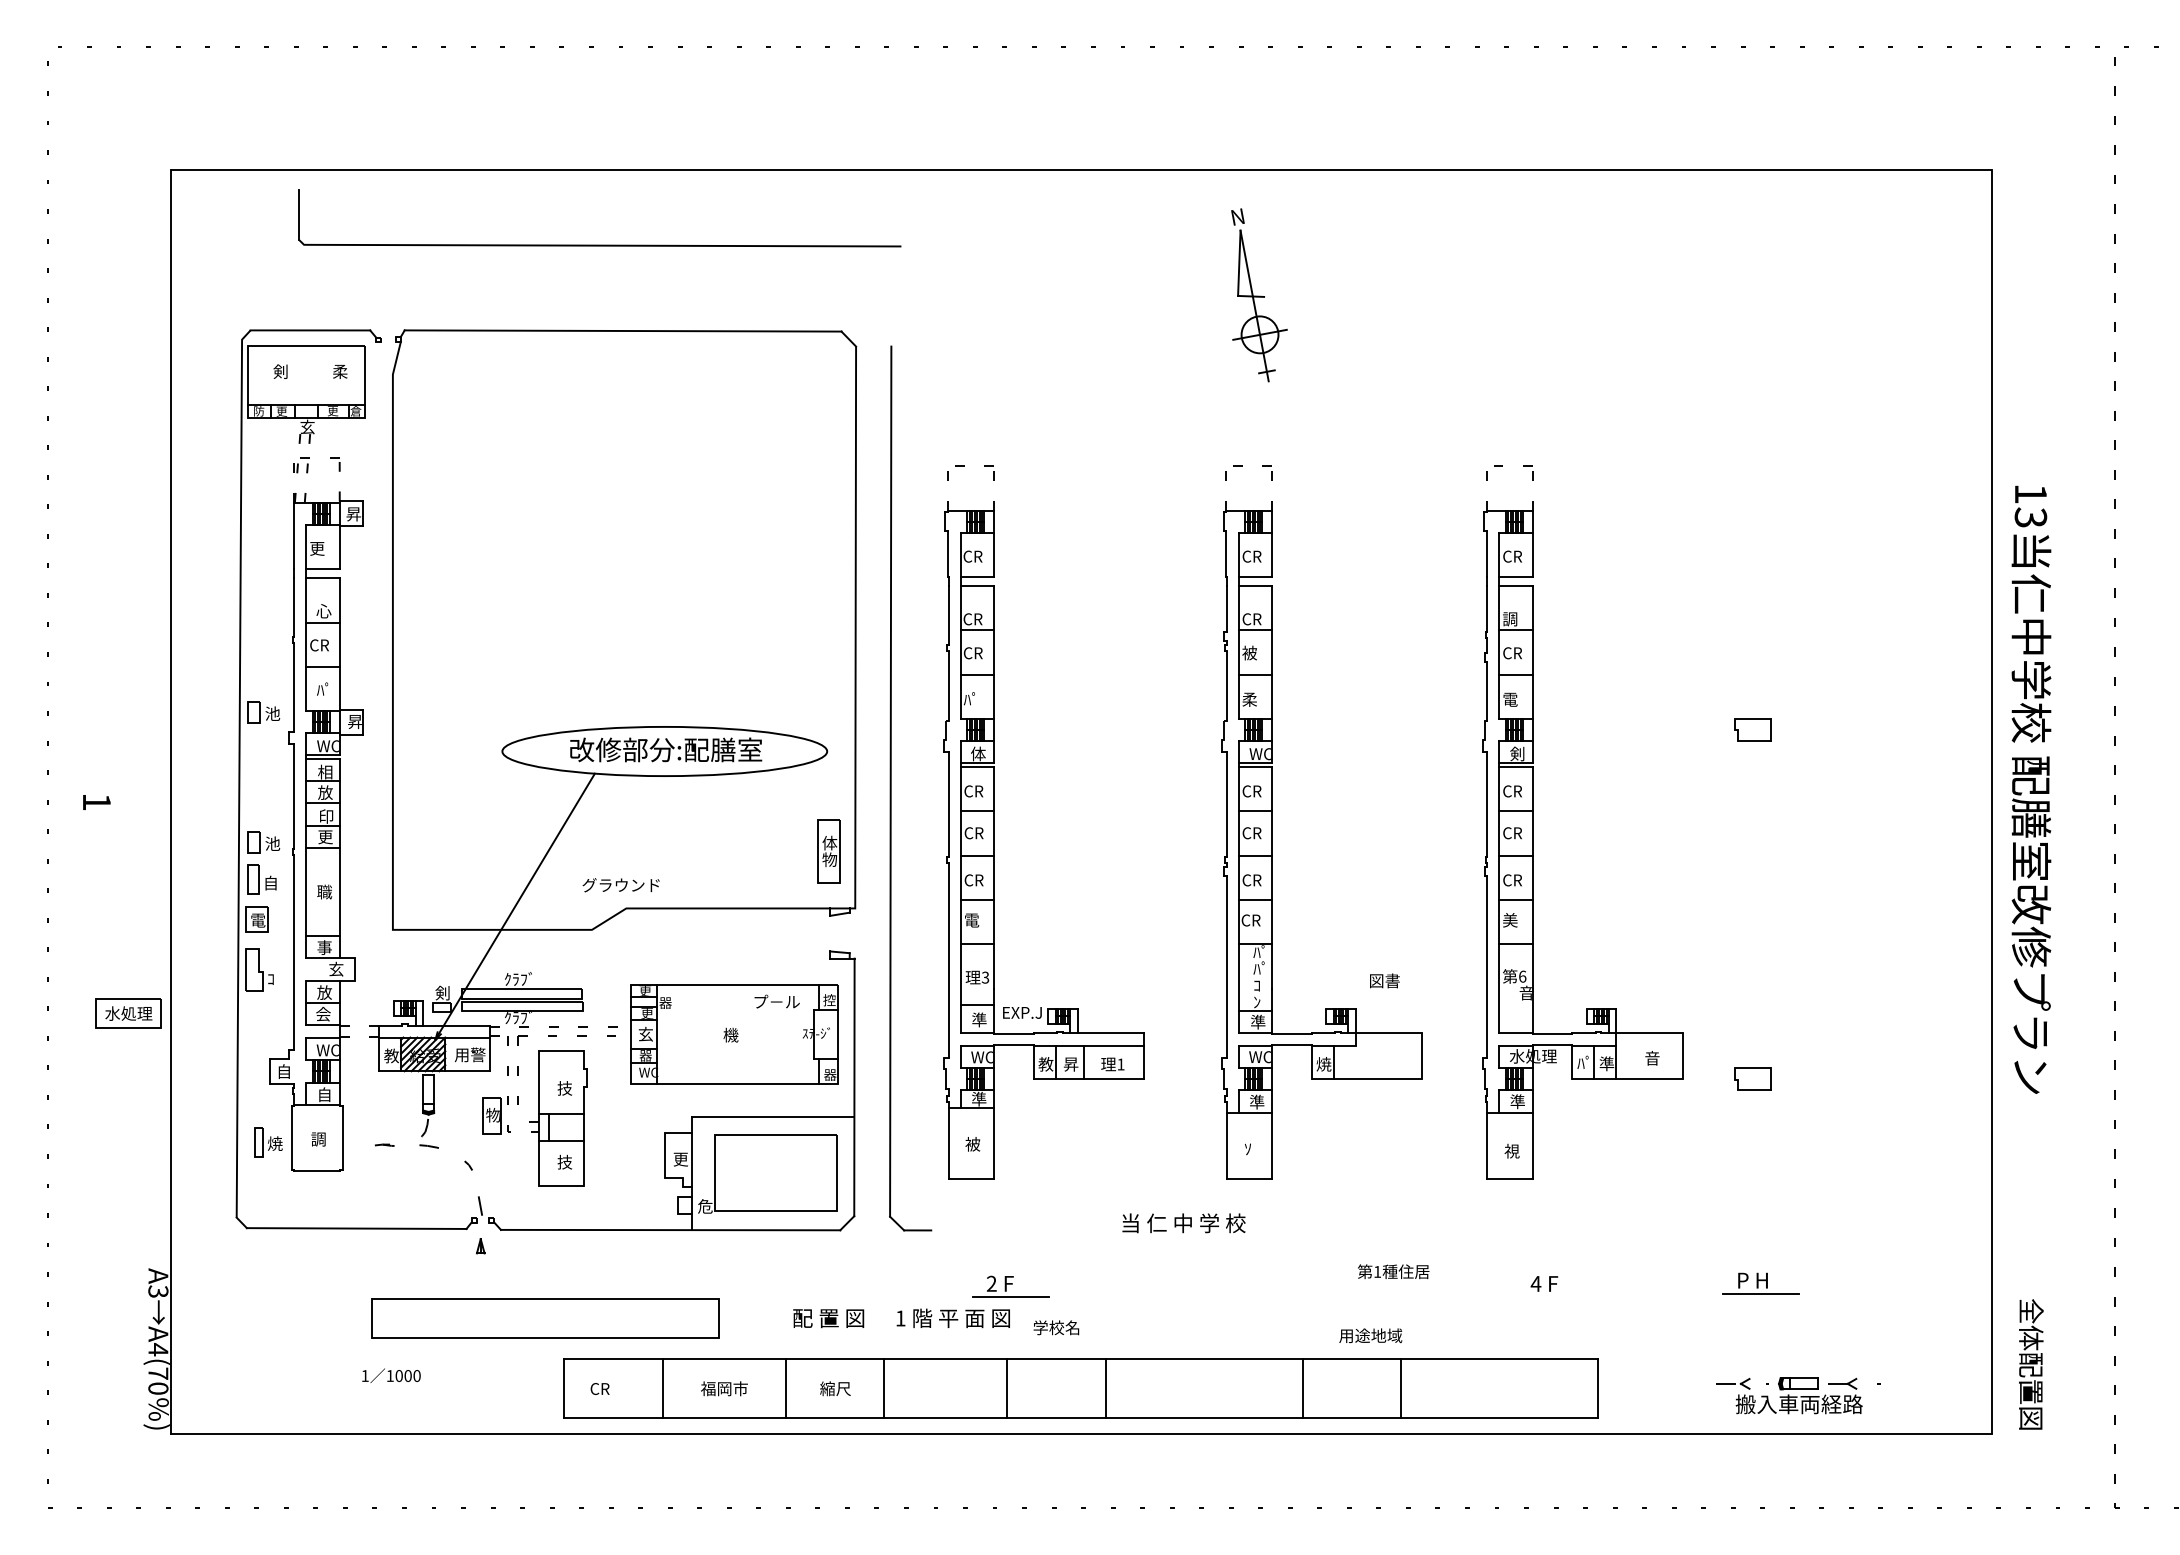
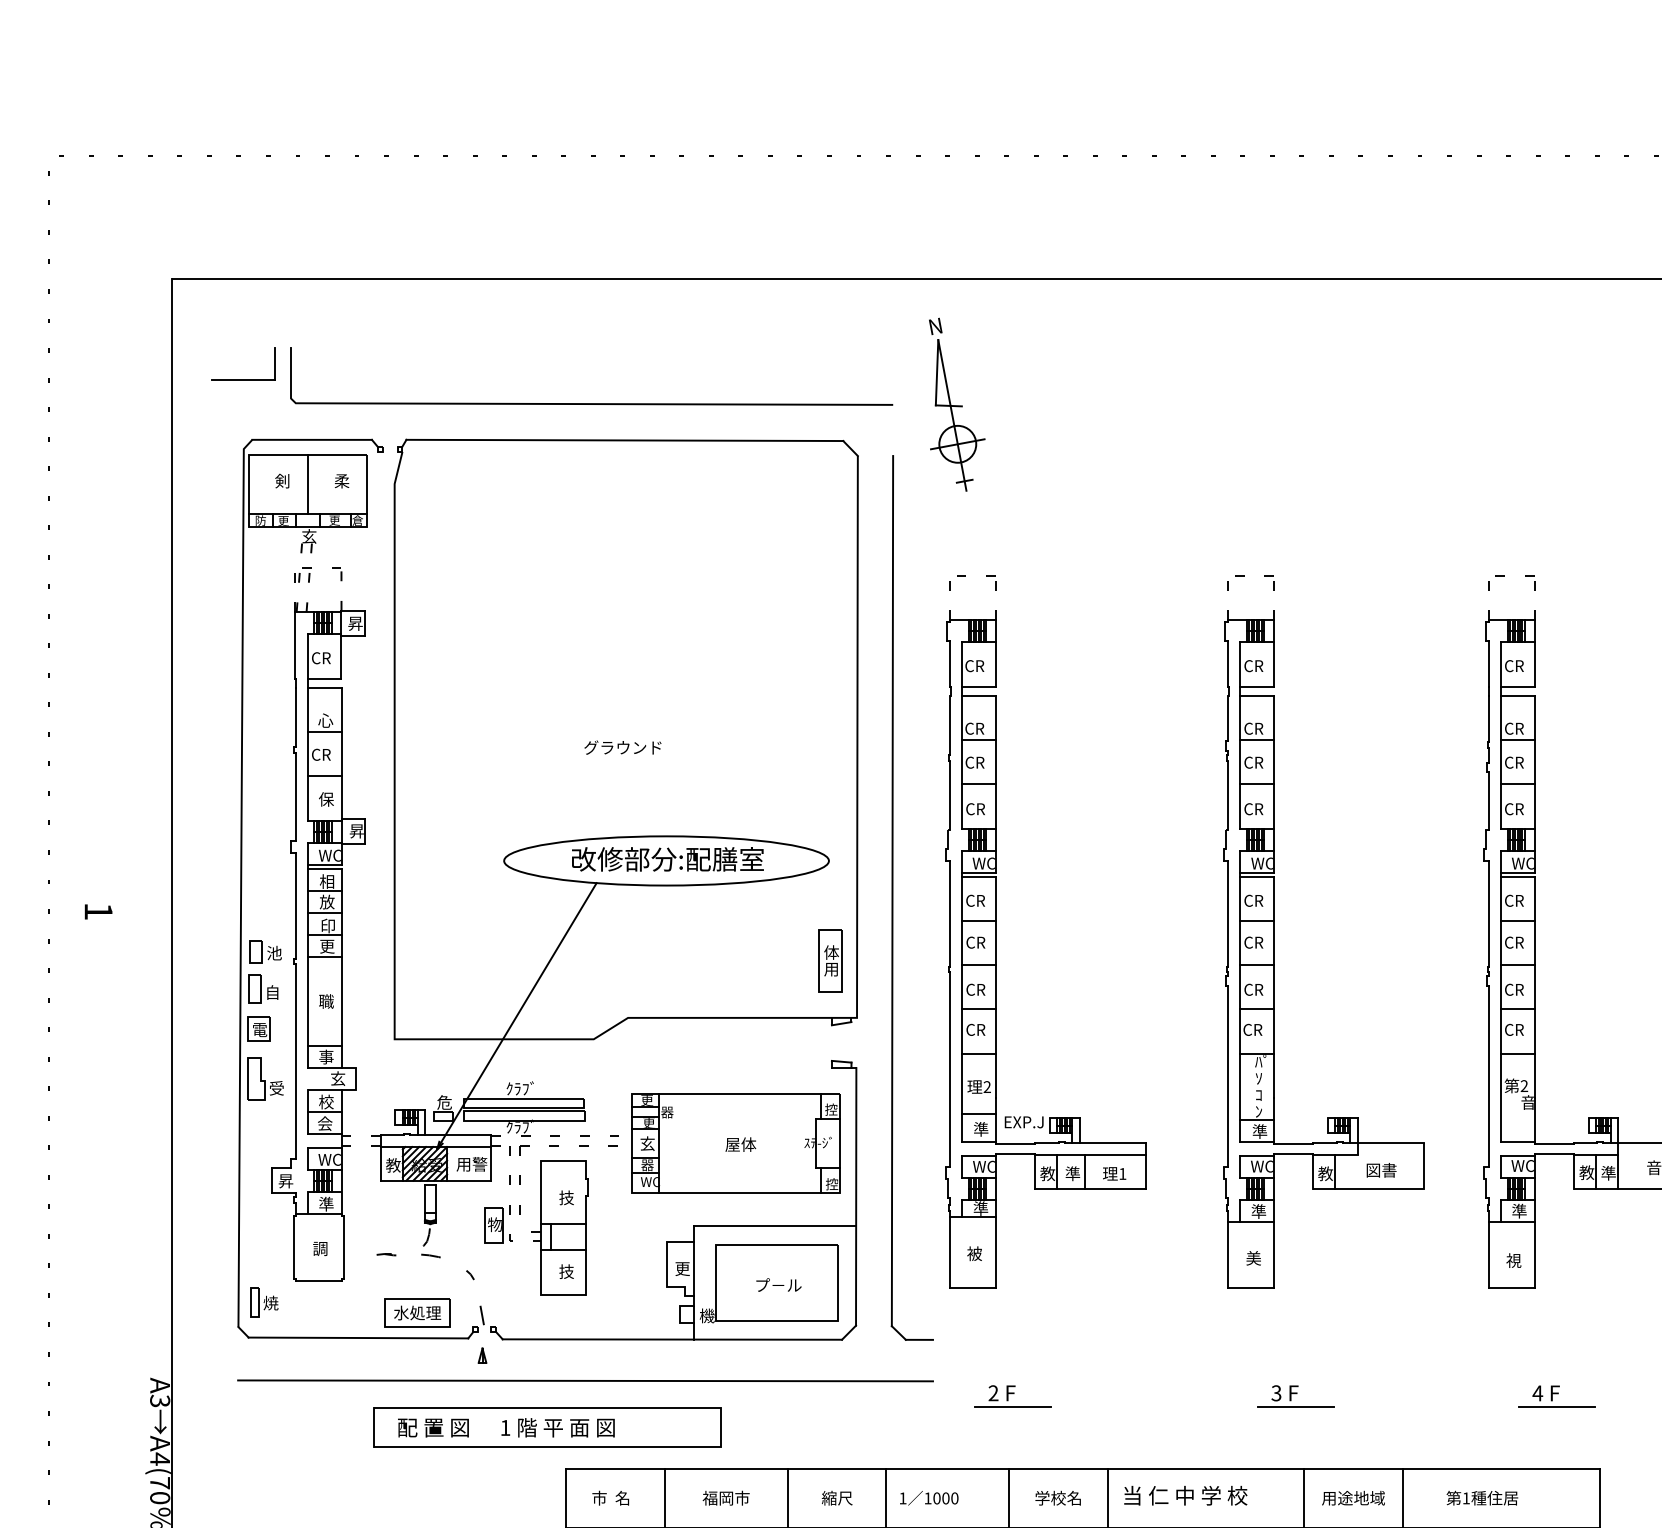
part: (599, 244) -> (591, 402), moved
part: (241, 270) -> (243, 379), added
part: (1259, 295) -> (957, 404), moved
line: (306, 374) -> (308, 483), added
text: (319, 548) -> (321, 657), 更 -> CR
text: (1512, 619) -> (1514, 728), 調 -> CR
text: (1251, 652) -> (1253, 761), 被 -> CR
text: (324, 689) -> (326, 798), ﾊﾟ -> 保
text: (973, 698) -> (975, 807), ﾊﾟ -> CR
text: (1251, 699) -> (1253, 808), 柔 -> CR
text: (1512, 699) -> (1514, 808), 電 -> CR
part: (263, 712) -> (265, 821), removed
text: (981, 753) -> (983, 862), 体 -> WC
text: (1520, 753) -> (1522, 862), 剣 -> WC
text: (829, 859) -> (831, 968), 物 -> 用
text: (620, 885) -> (622, 747), moved
text: (973, 920) -> (975, 1029), 電 -> CR
text: (1512, 920) -> (1514, 1029), 美 -> CR
text: (1258, 968) -> (1260, 1077), ﾊﾟ -> ｿ
text: (1522, 976) -> (1524, 1085), 6 -> 2
text: (985, 977) -> (987, 1086), 3 -> 2
text: (274, 978) -> (276, 1087), ｺ -> 受
text: (1384, 980) -> (1381, 1169), moved
text: (324, 992) -> (326, 1101), 放 -> 校
text: (442, 993) -> (444, 1102), 剣 -> 危
text: (776, 1001) -> (778, 1284), moved
part: (128, 1013) -> (417, 1312), moved
text: (738, 1034) -> (740, 1143), 機 -> 屋体
text: (1532, 1056) -> (1534, 1165), 水処理 -> WC
text: (1584, 1062) -> (1586, 1171), ﾊﾟ -> 教
text: (1071, 1064) -> (1073, 1173), 昇 -> 準
text: (1323, 1064) -> (1325, 1173), 焼 -> 教
text: (284, 1071) -> (286, 1180), 自 -> 昇
text: (830, 1074) -> (832, 1183), 器 -> 控
text: (324, 1094) -> (326, 1203), 自 -> 準
part: (268, 1142) -> (264, 1301), moved
text: (1251, 1148) -> (1253, 1257), ｿ -> 美
text: (705, 1206) -> (707, 1315), 危 -> 機
text: (1183, 1223) -> (1185, 1495), moved
line: (583, 1271) -> (585, 1380), added
text: (1393, 1271) -> (1482, 1497), moved
part: (1293, 1286) -> (1295, 1395), added
line: (1555, 1297) -> (1557, 1406), added
text: (901, 1318) -> (506, 1427), moved
text: (1056, 1327) -> (1058, 1497), moved
text: (1370, 1335) -> (1353, 1497), moved
text: (391, 1375) -> (929, 1497), moved
text: (608, 1388) -> (610, 1497), CR -> 市  名

